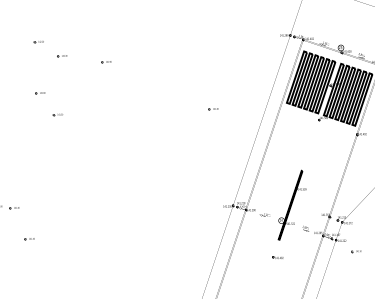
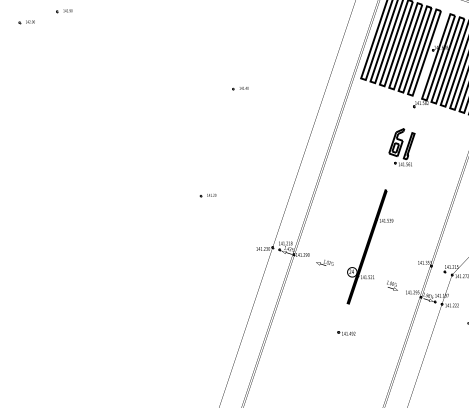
part: (83, 68) -> (26, 21), added
part: (311, 144) -> (401, 146), added
part: (193, 174) -> (207, 196), added

